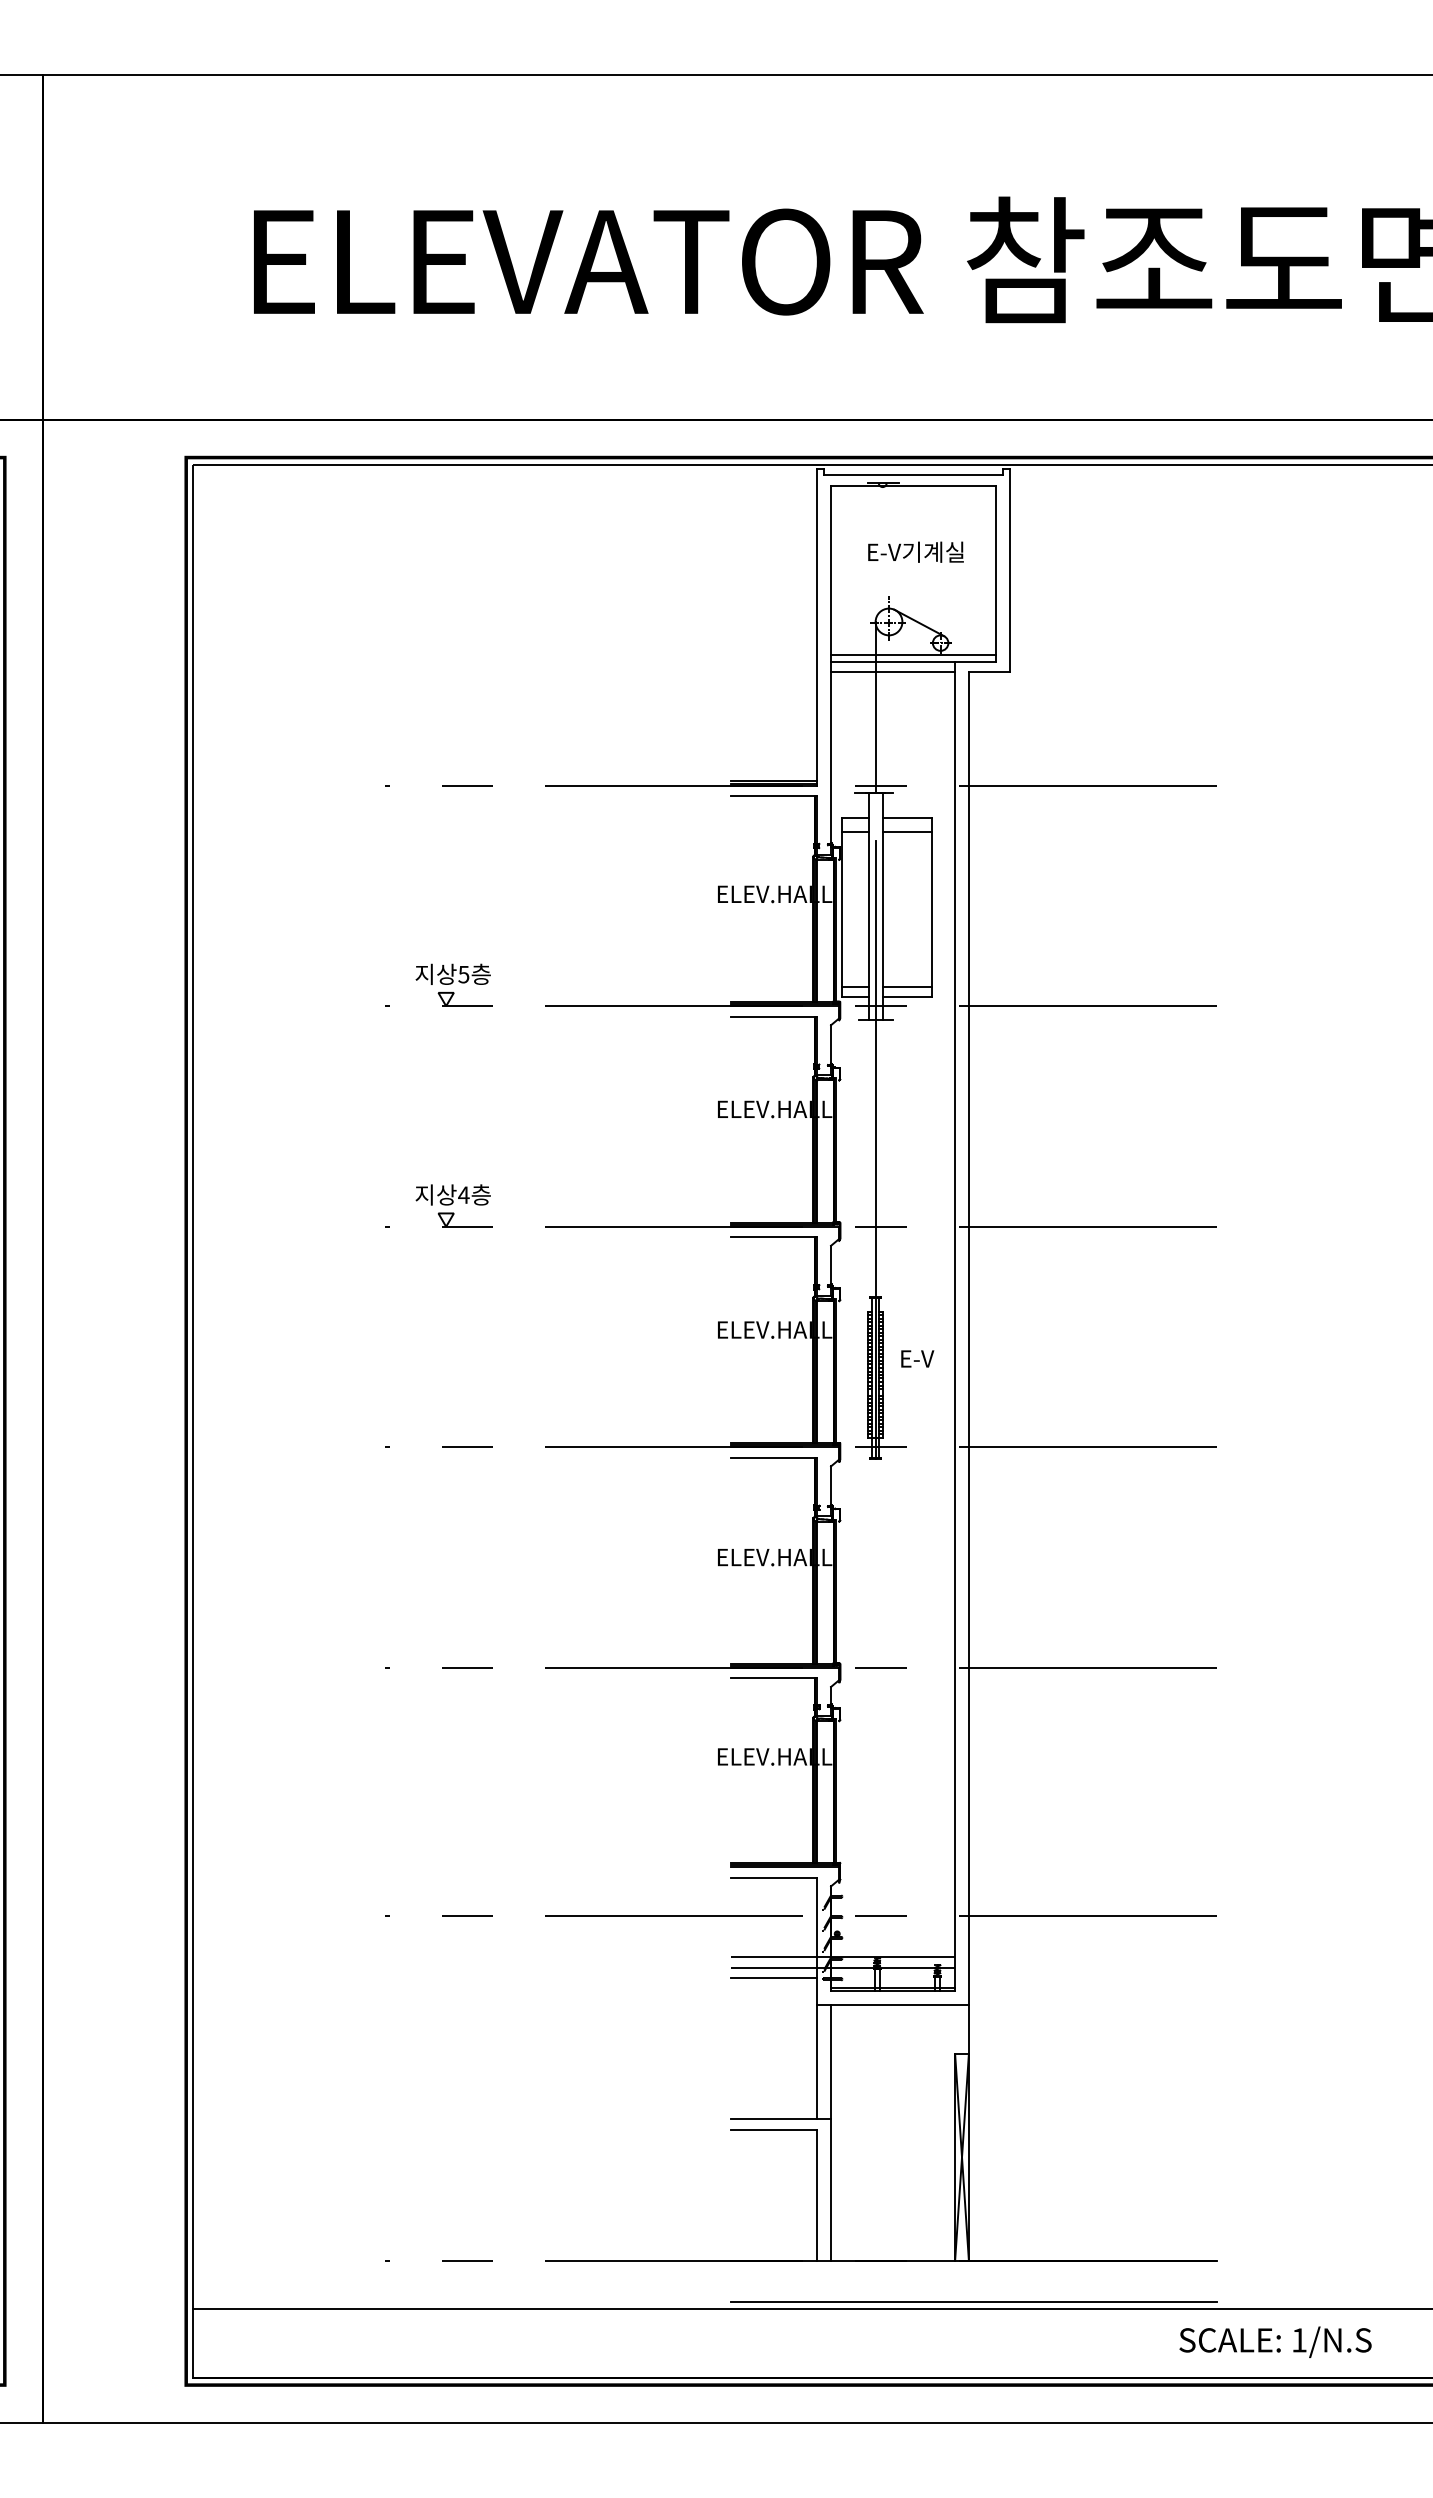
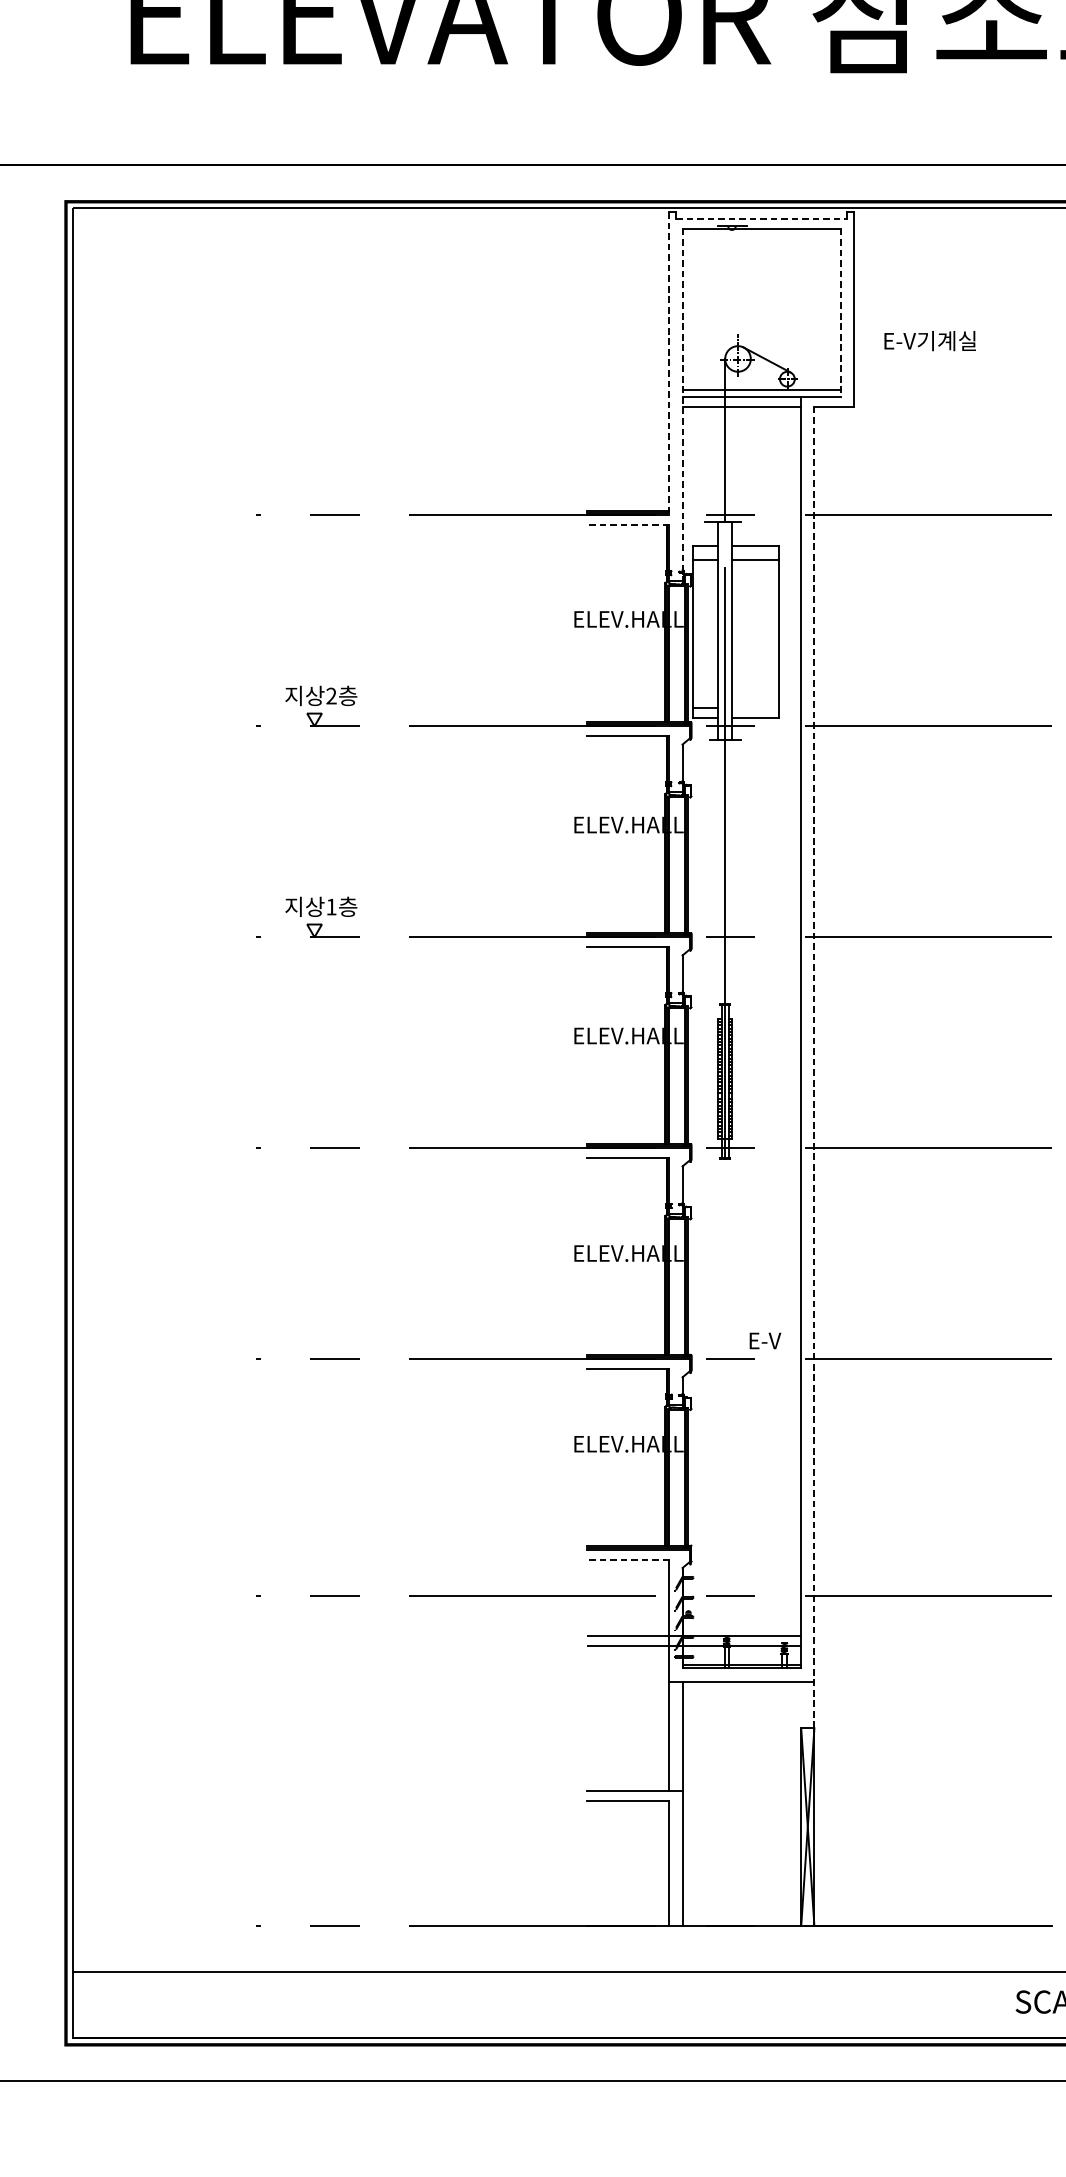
line: (913, 475) -> (761, 218), solid -> dashed
text: (915, 551) -> (929, 340), moved
line: (996, 573) -> (840, 312), solid -> dashed
line: (817, 627) -> (669, 364), solid -> dashed
line: (831, 670) -> (683, 405), solid -> dashed
line: (773, 795) -> (627, 524), solid -> dashed
text: (463, 974) -> (331, 696), 5 -> 2
line: (906, 987) -> (754, 708), removed
text: (463, 1194) -> (331, 906), 4 -> 1
text: (917, 1358) -> (765, 1340), moved
line: (968, 1363) -> (814, 1068), solid -> dashed
line: (773, 1877) -> (627, 1559), solid -> dashed
line: (774, 1978) -> (628, 1656), removed
line: (974, 2302) -> (819, 1965), removed

